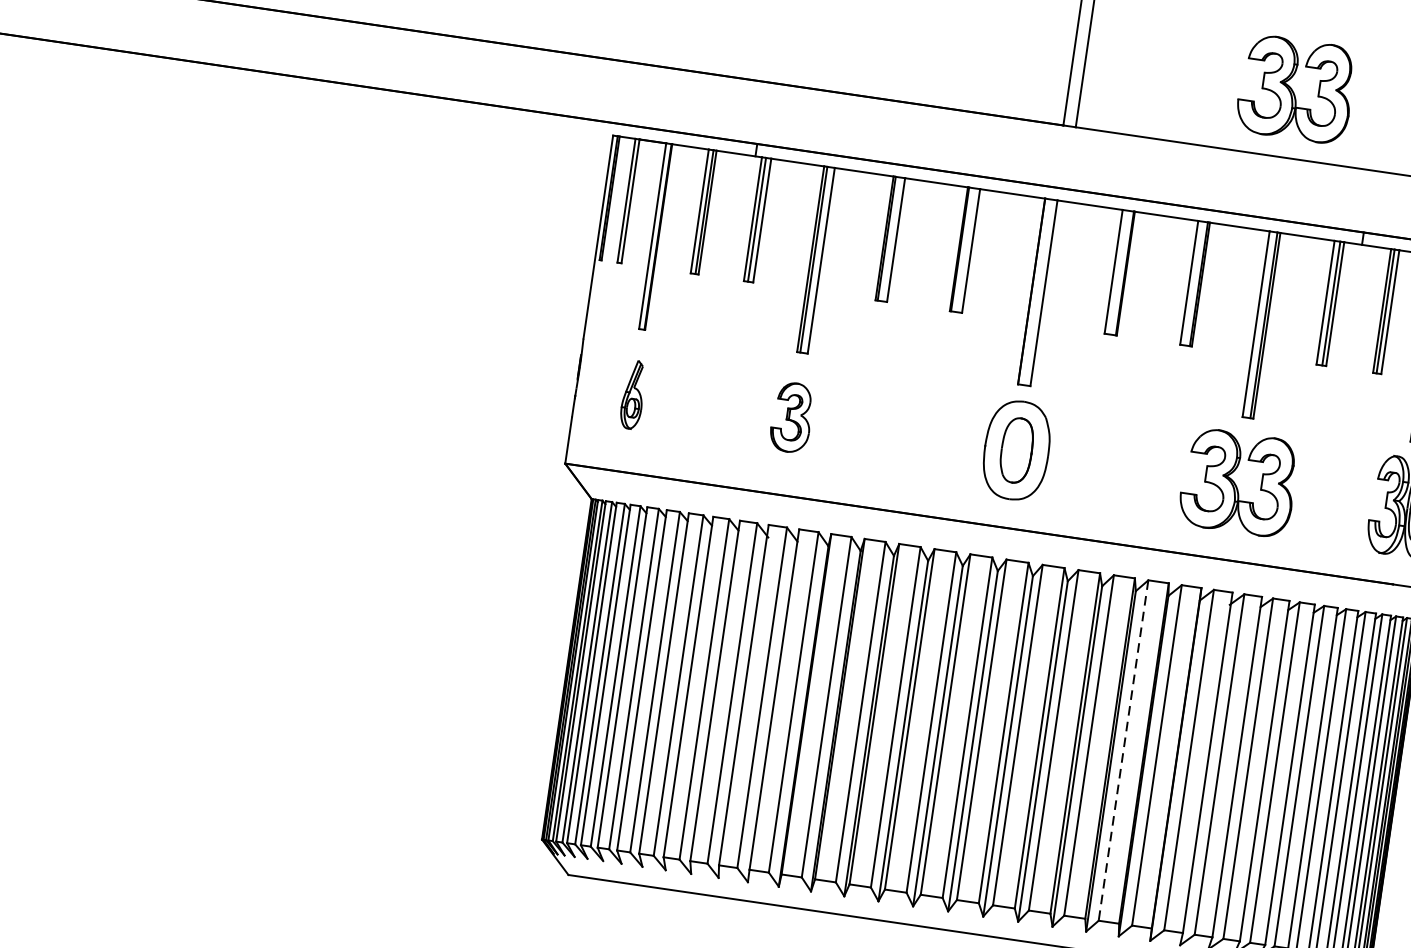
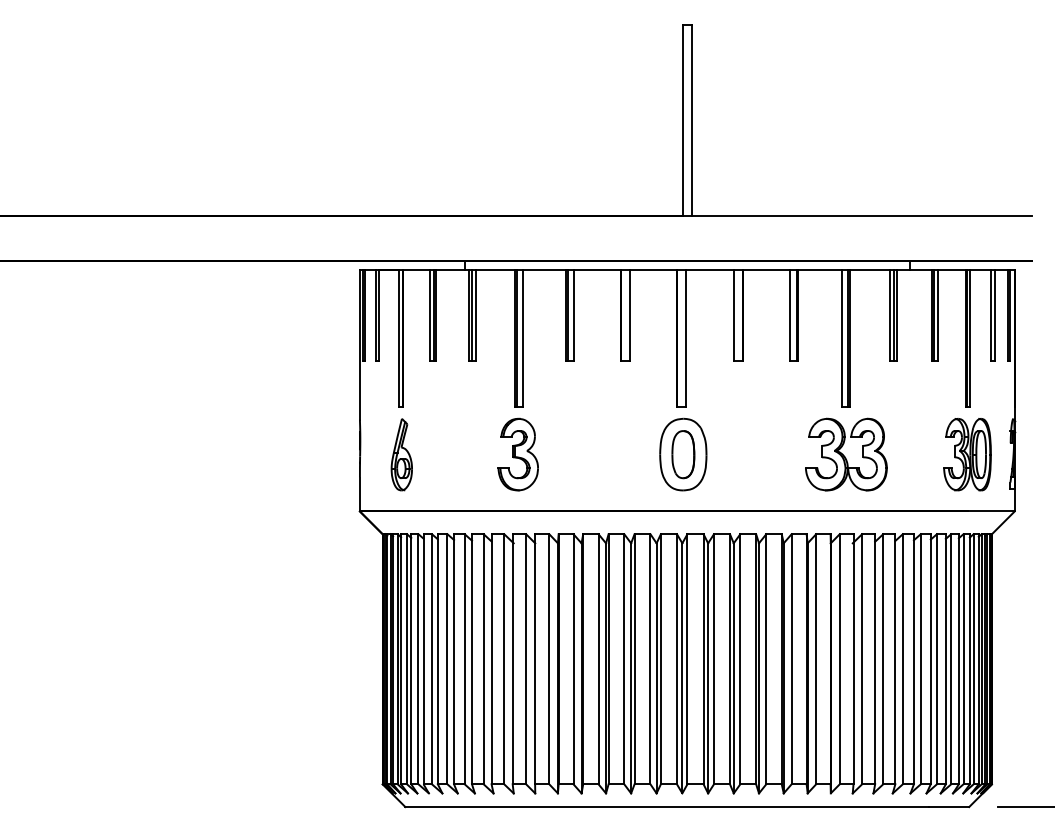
part: (1296, 89) -> (846, 165), removed
part: (633, 394) -> (401, 454), size x1.43
part: (791, 417) -> (517, 454), size x1.43
line: (1123, 750) -> (791, 659), dashed -> solid

